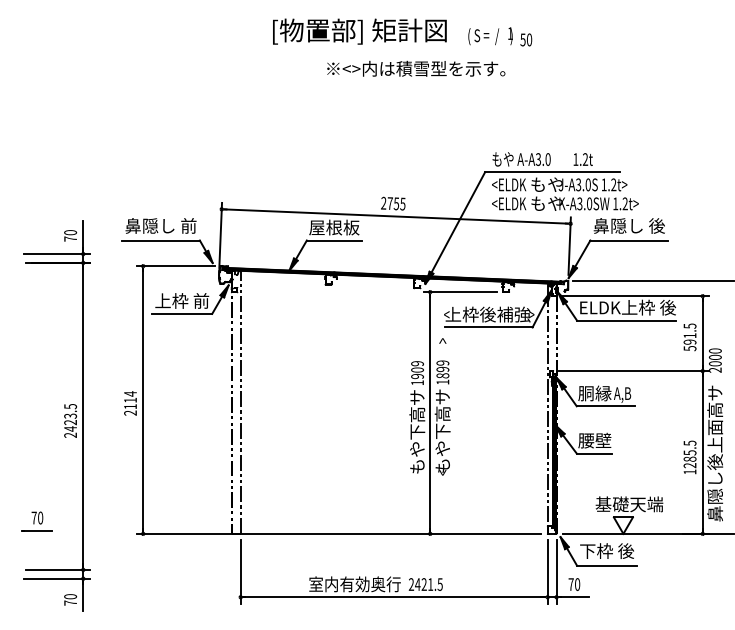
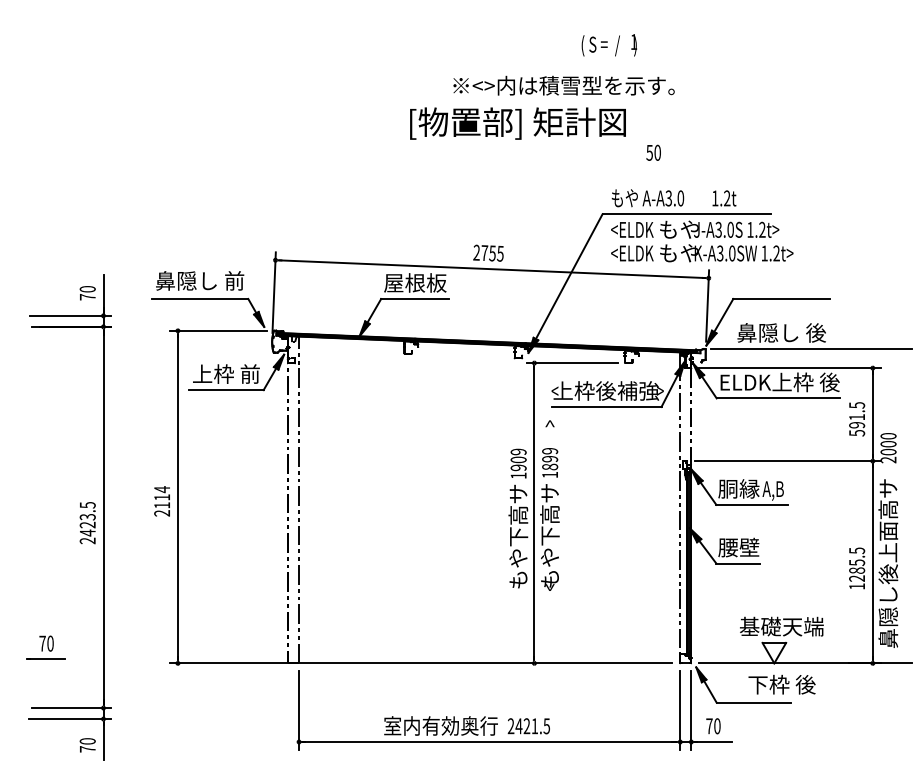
text: (359, 31) -> (517, 123), moved
text: (526, 39) -> (653, 152), moved
text: (415, 68) -> (563, 85), moved
text: (629, 225) -> (781, 332), moved
text: (606, 550) -> (781, 684), moved

